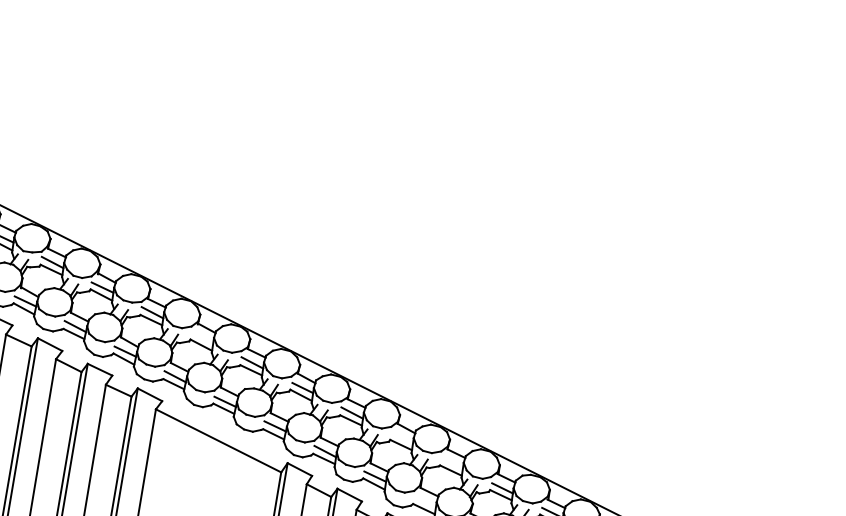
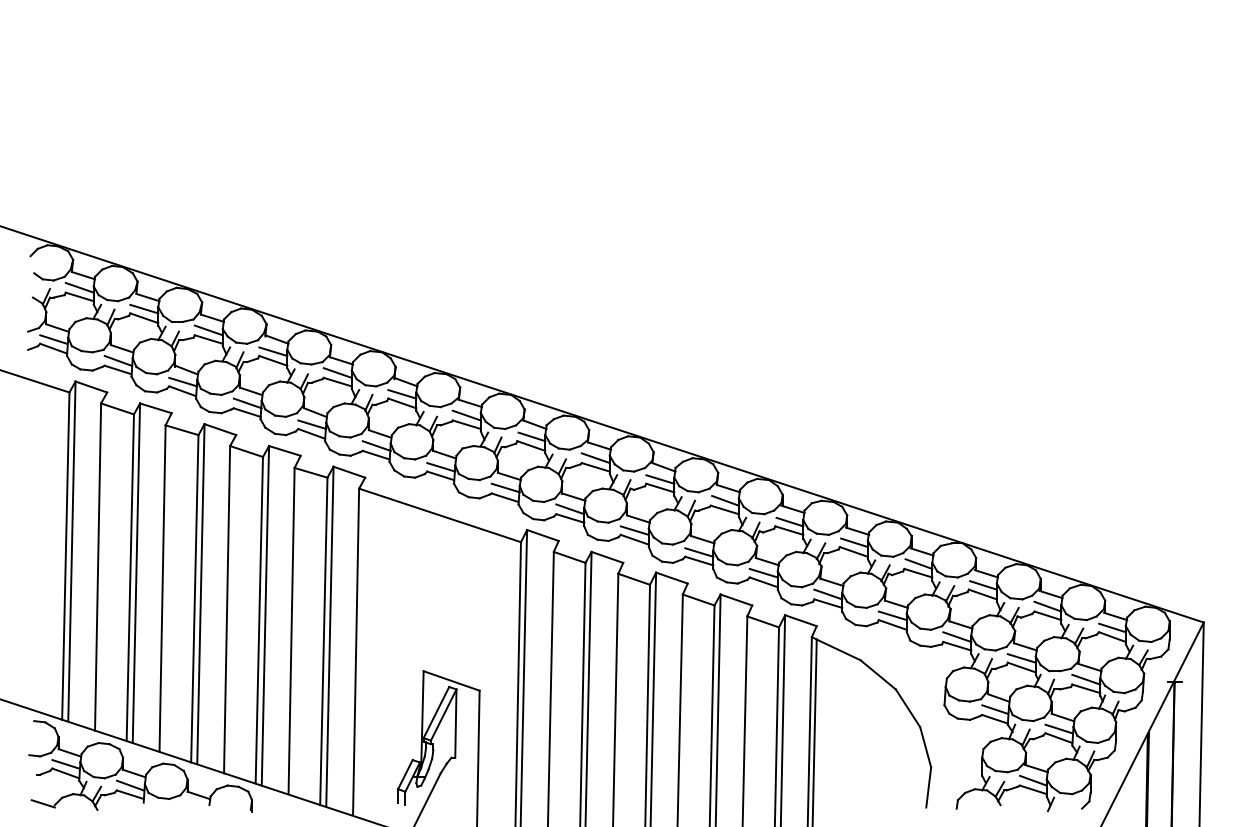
line: (202, 337) -> (402, 394), added
line: (402, 438) -> (660, 479), added
line: (452, 463) -> (725, 500), added
line: (425, 502) -> (699, 552), added

